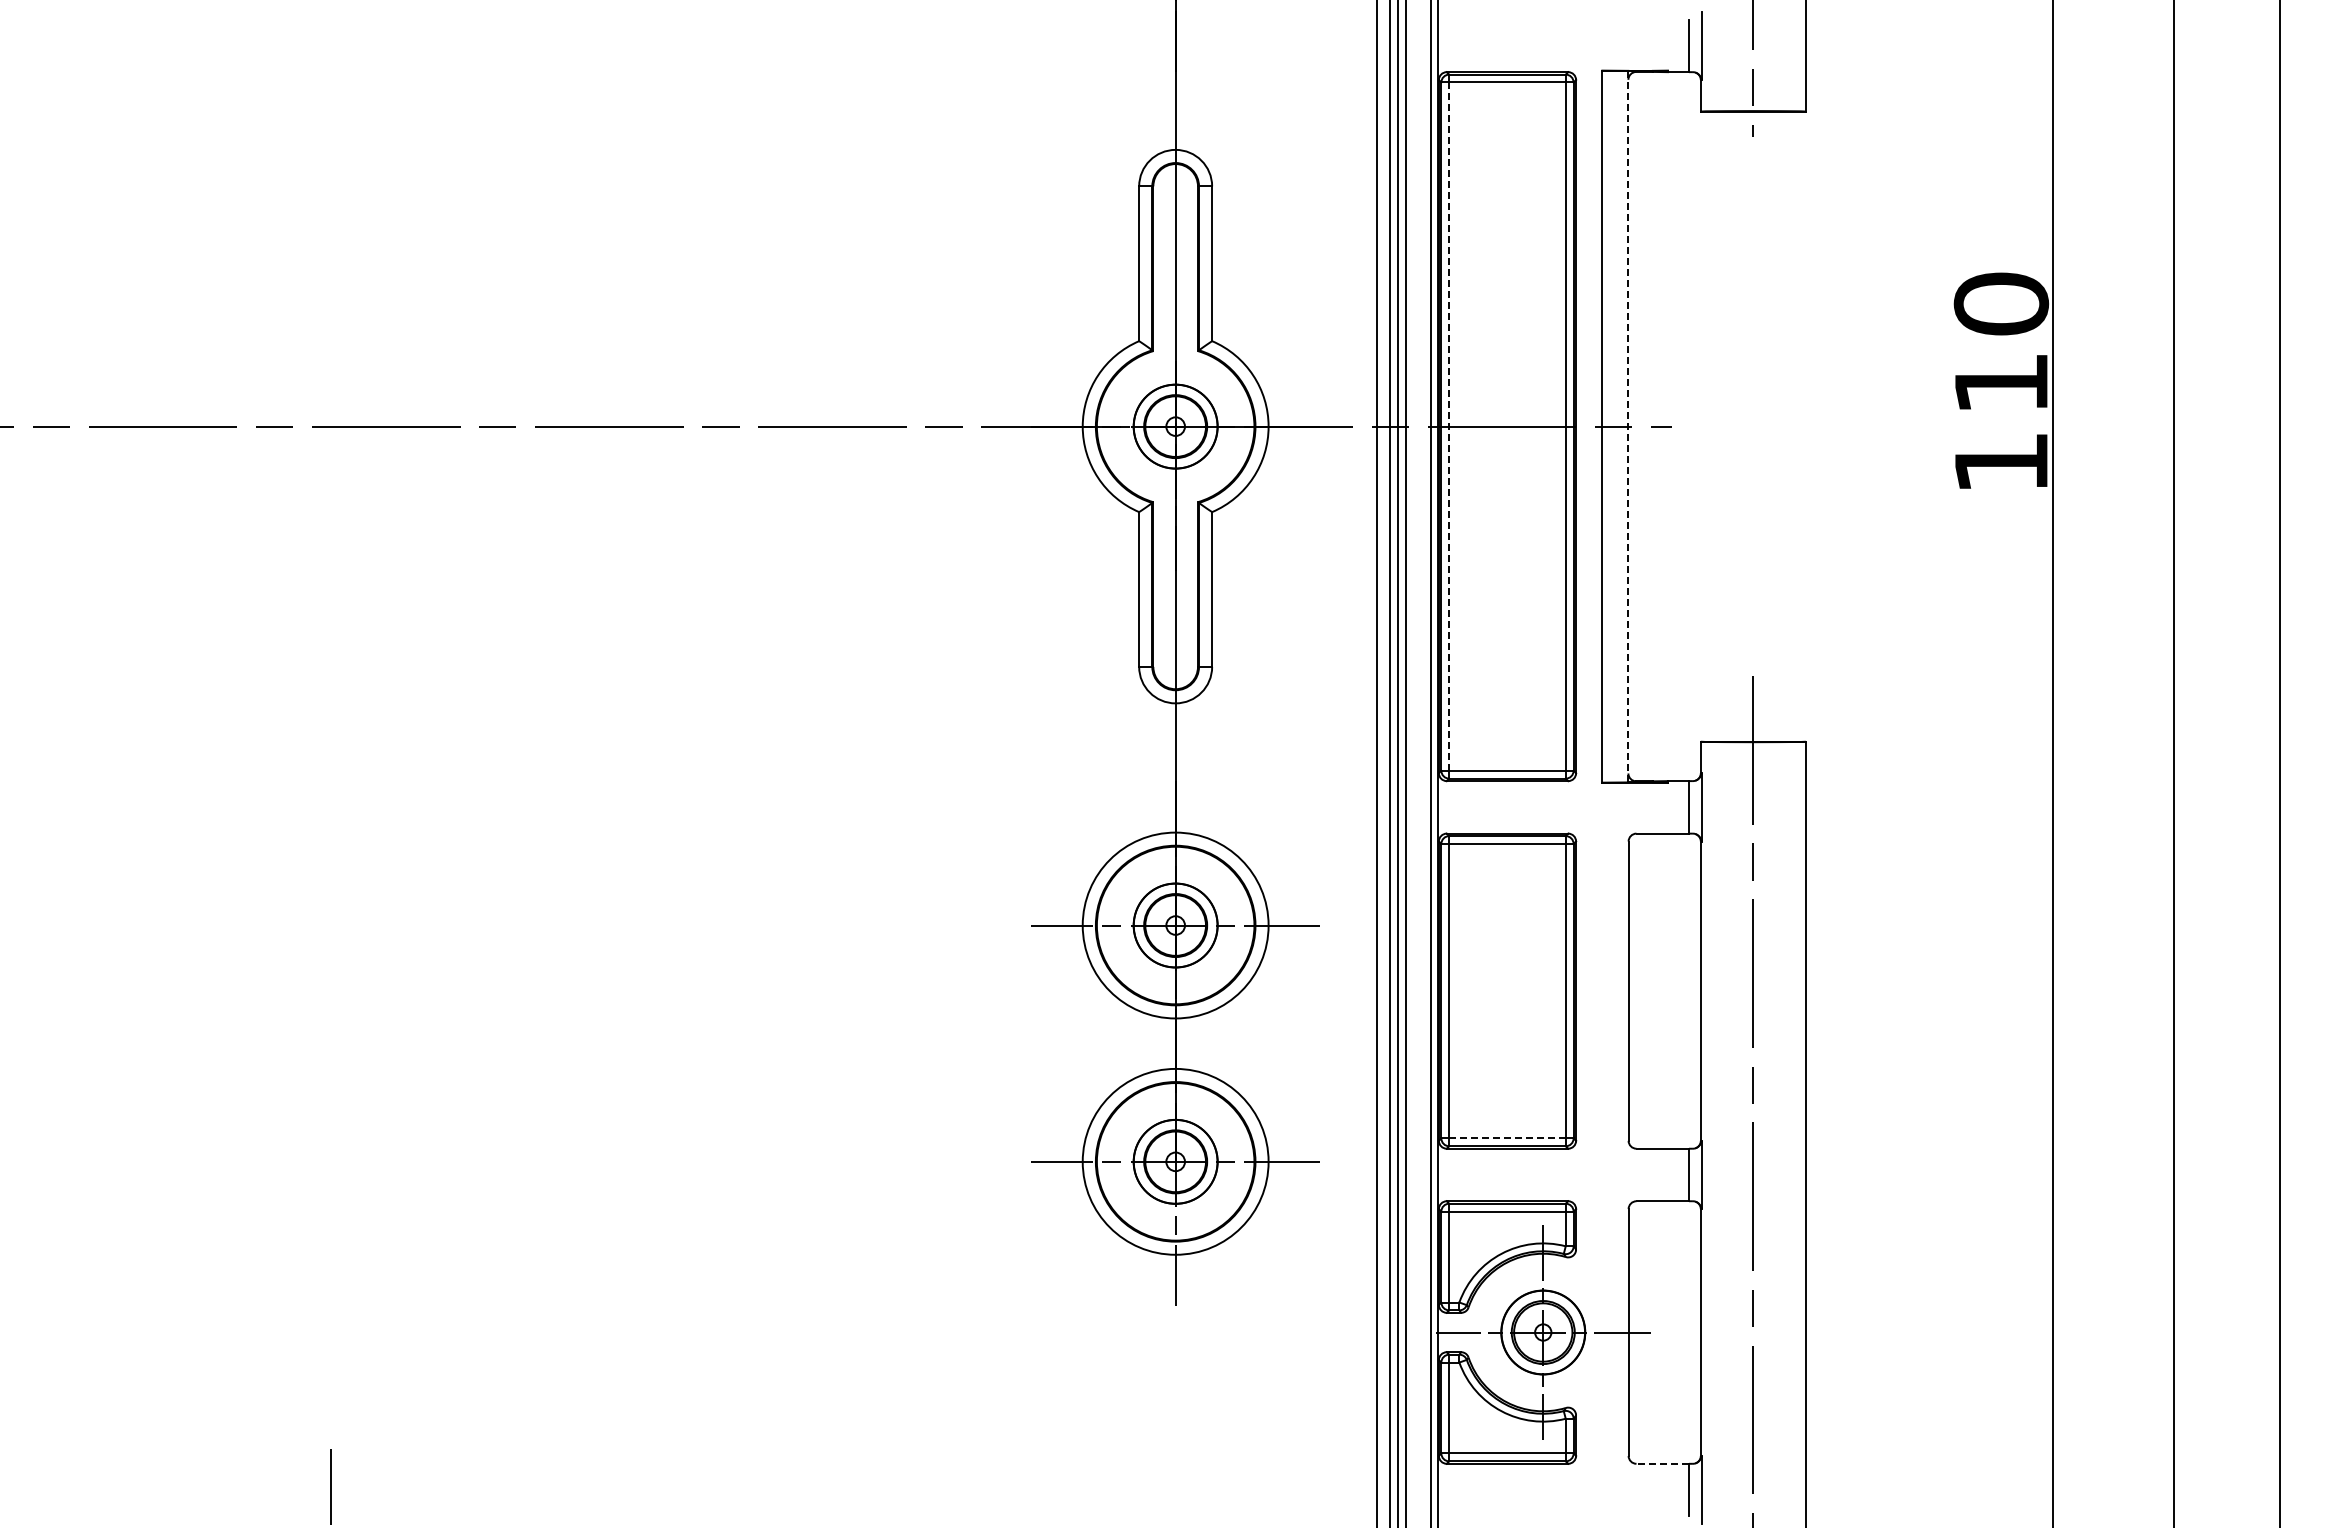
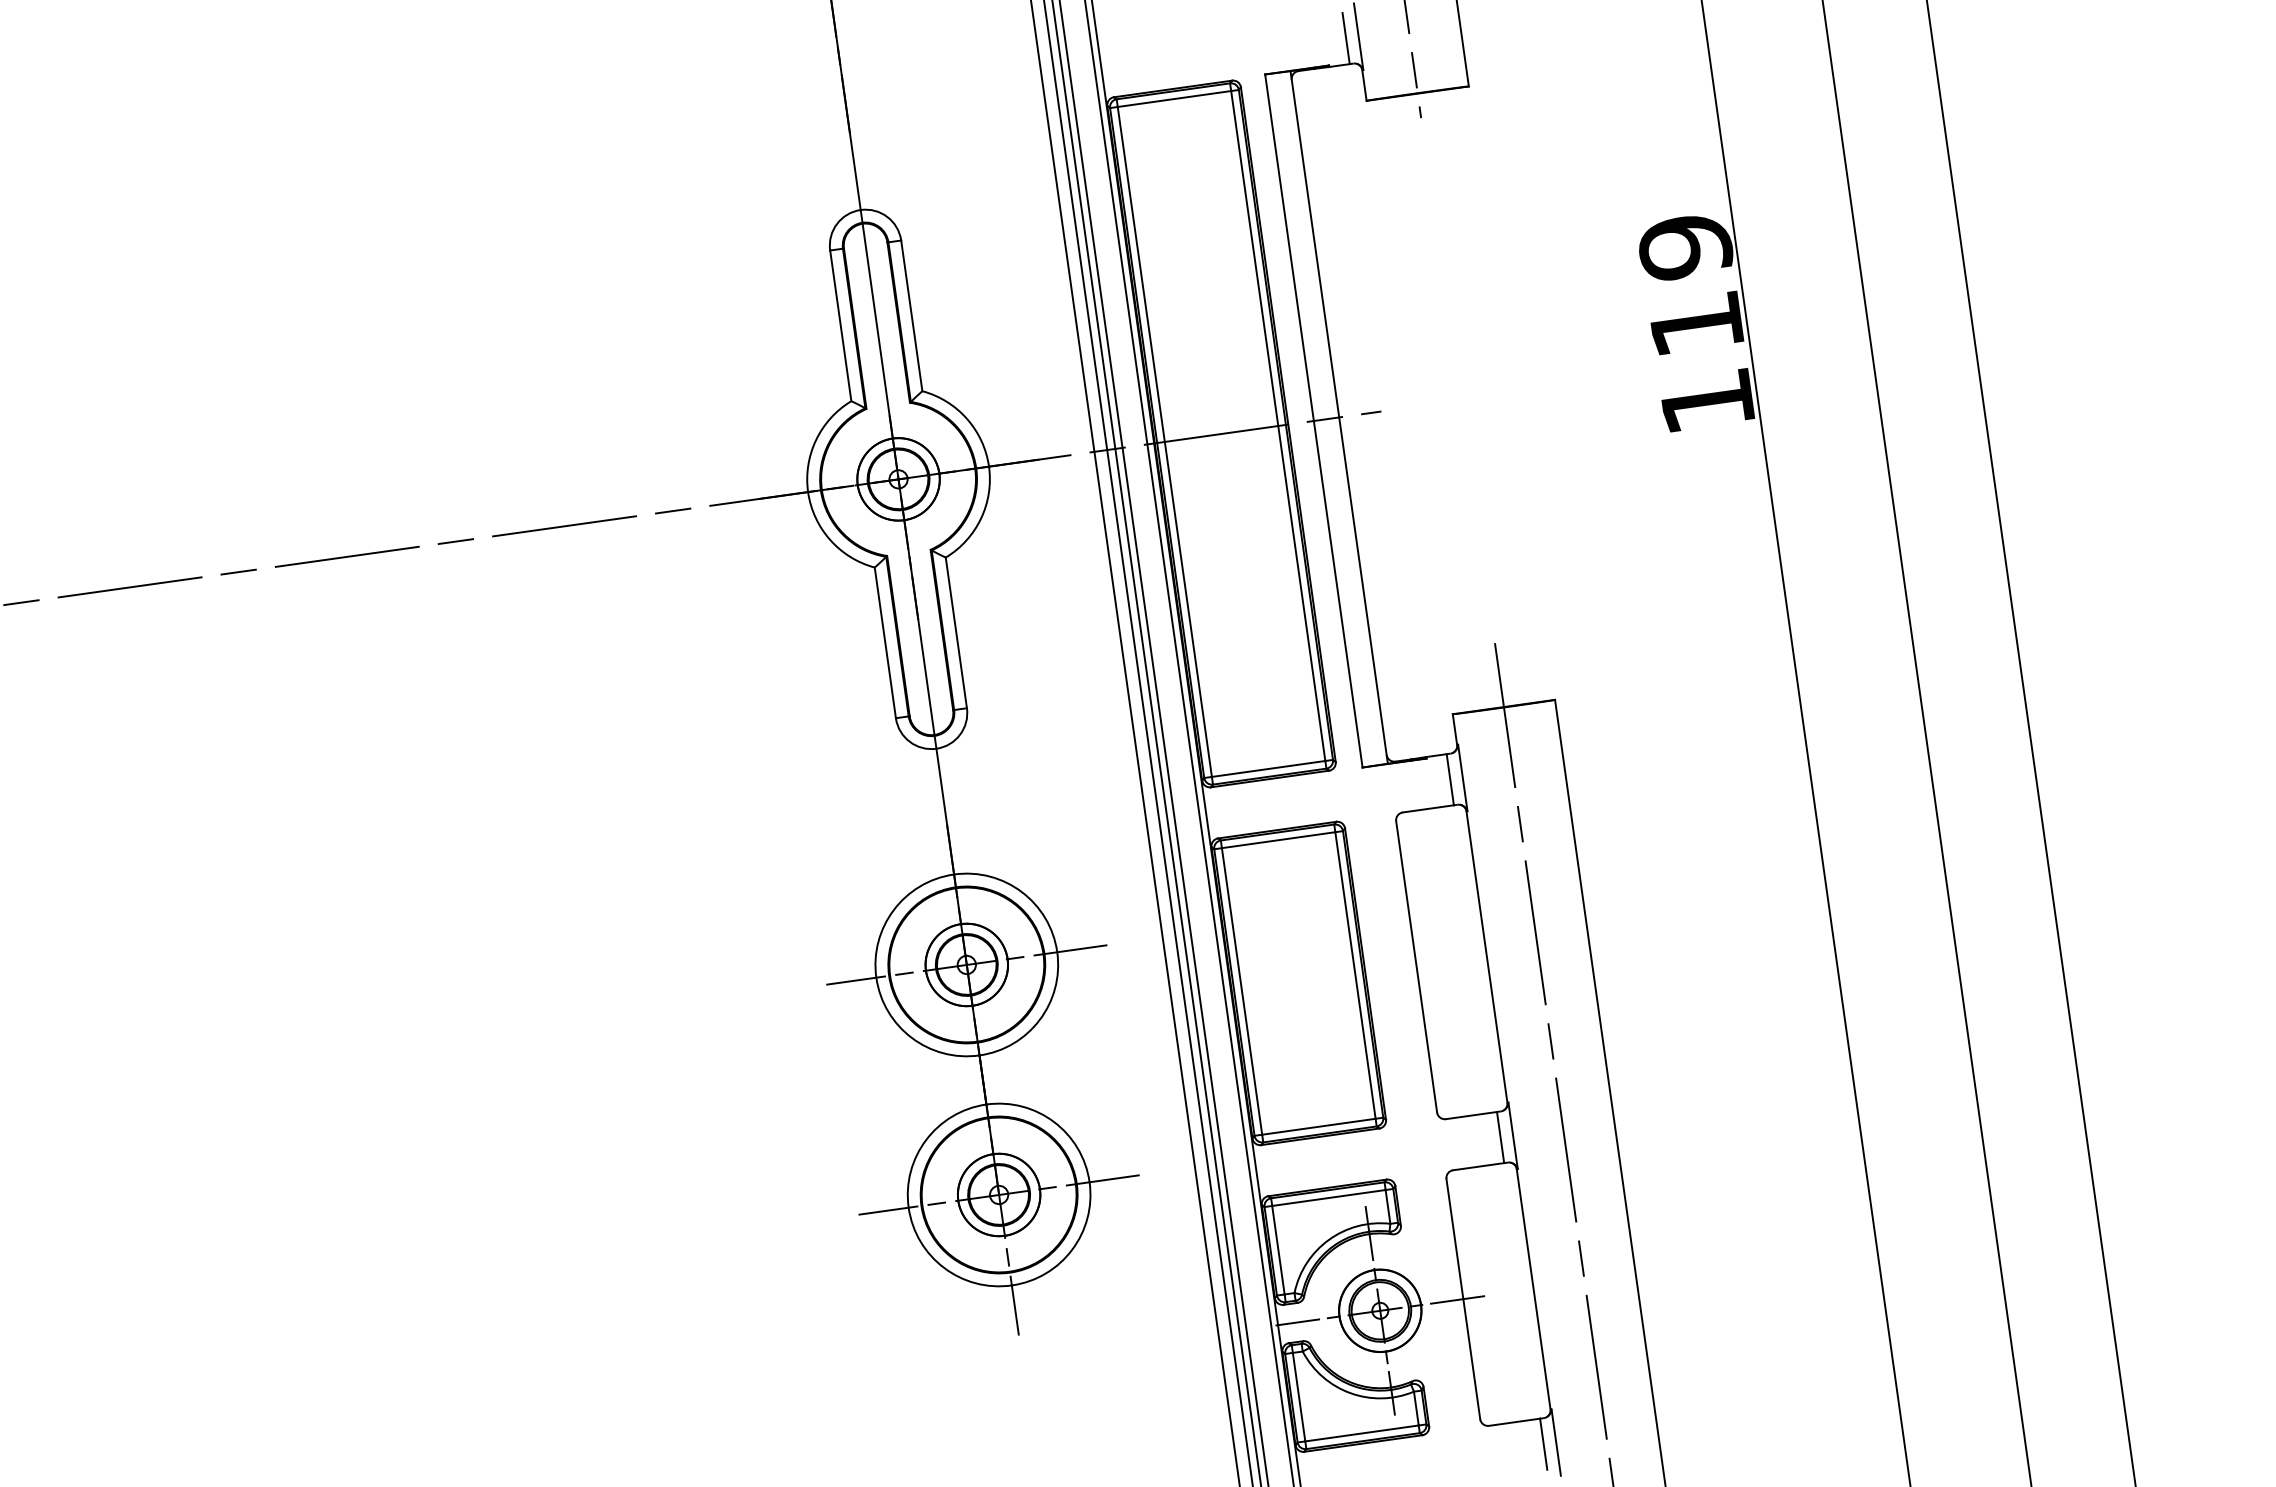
text: (2001, 303) -> (1685, 246), 110 -> 119
line: (1449, 426) -> (1165, 441), dashed -> solid
line: (1628, 426) -> (1339, 417), dashed -> solid
line: (1507, 1138) -> (1318, 1126), dashed -> solid
line: (1662, 1463) -> (1514, 1421), dashed -> solid

